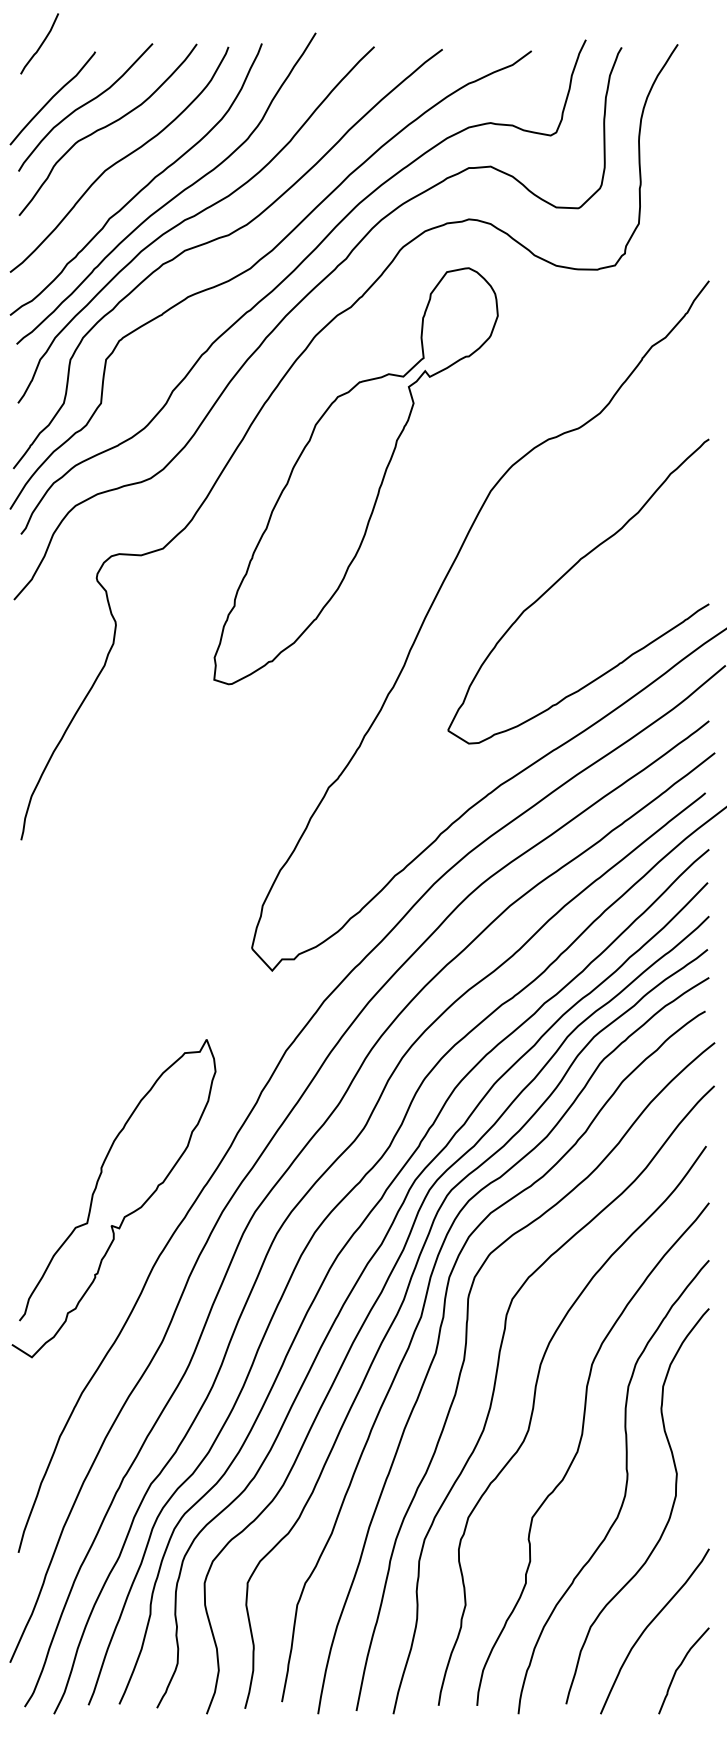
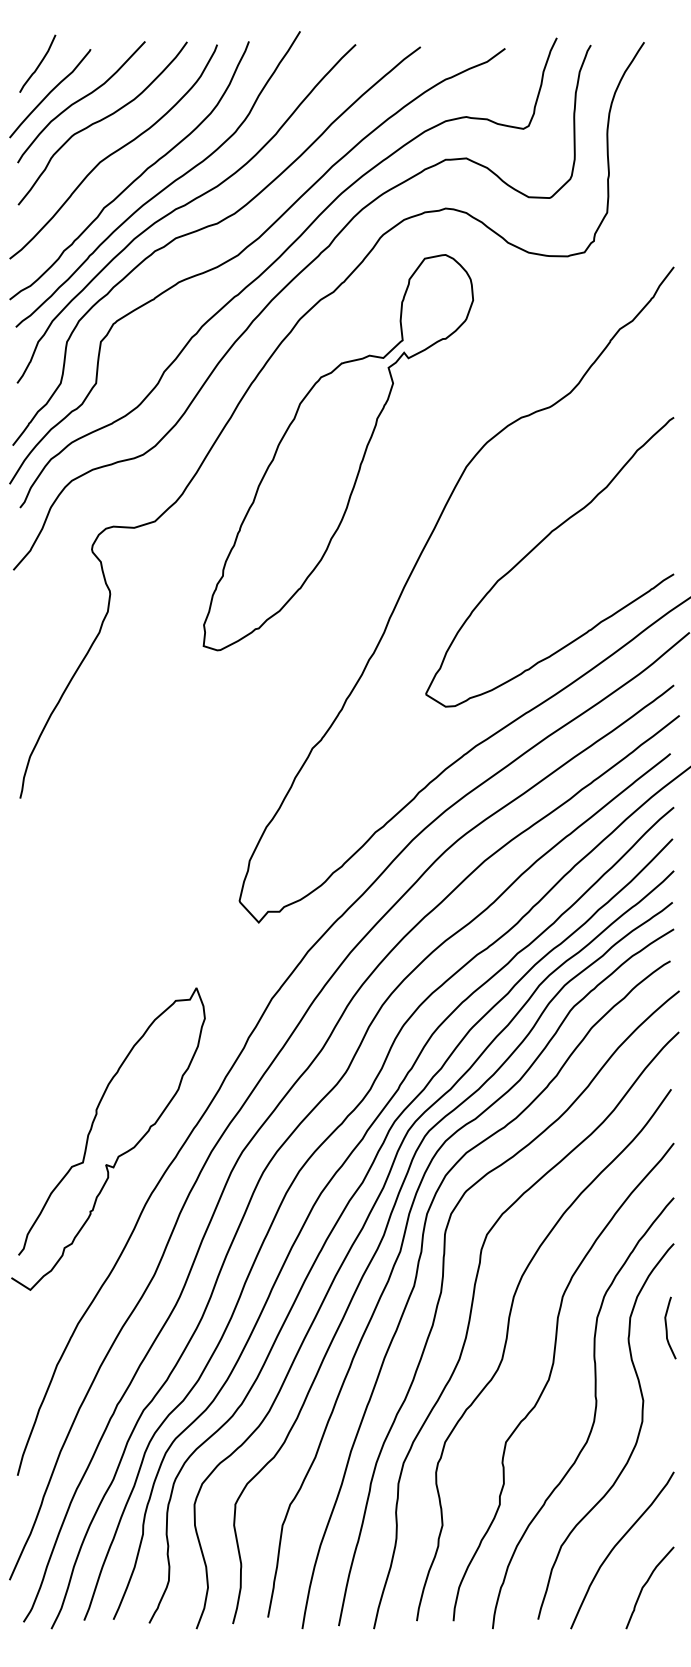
curve: (40, 44) -> (38, 64), moved
curve: (702, 1396) -> (667, 1327), added

